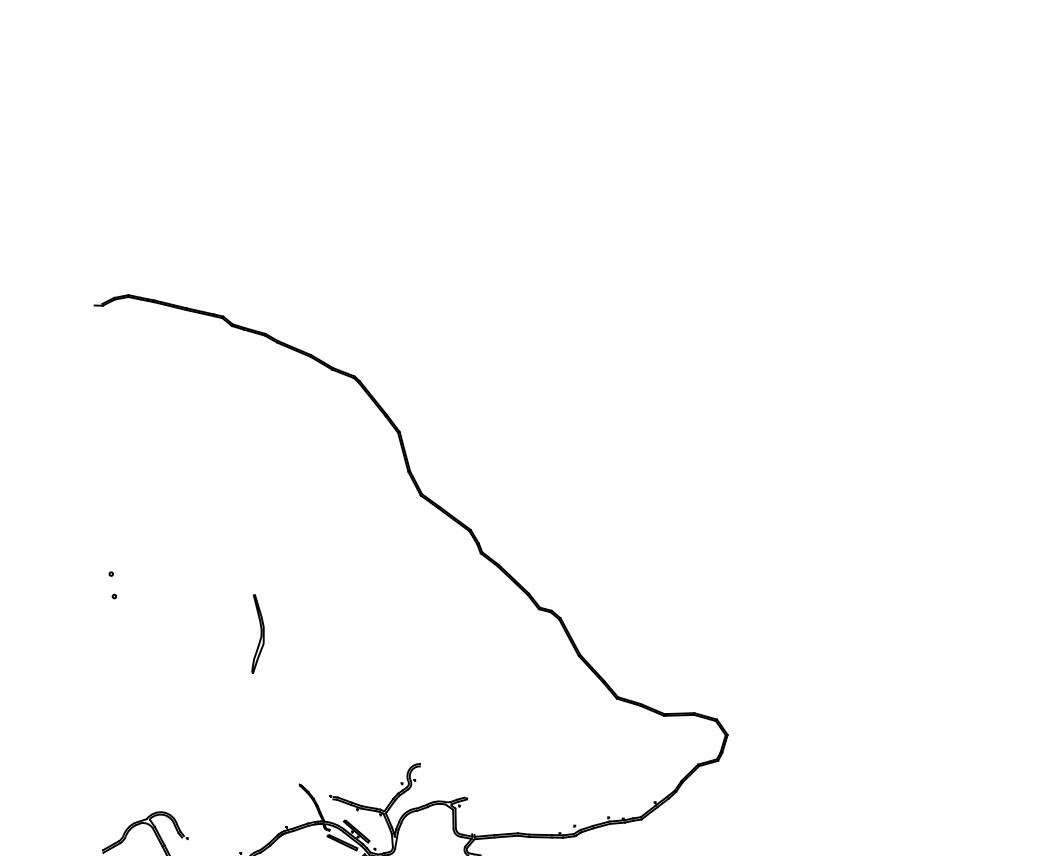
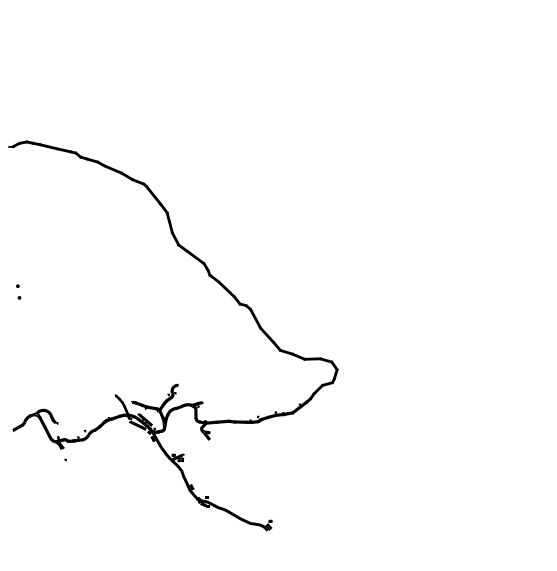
part: (257, 634) -> (93, 317), removed

